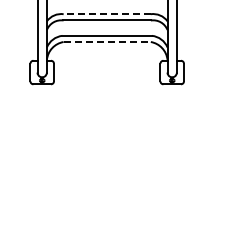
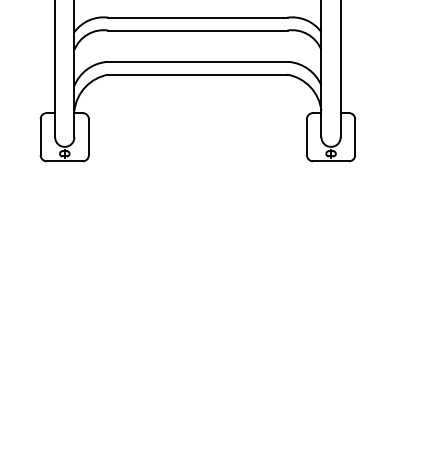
line: (107, 14) -> (198, 18), dashed -> solid
line: (107, 42) -> (198, 75), dashed -> solid

